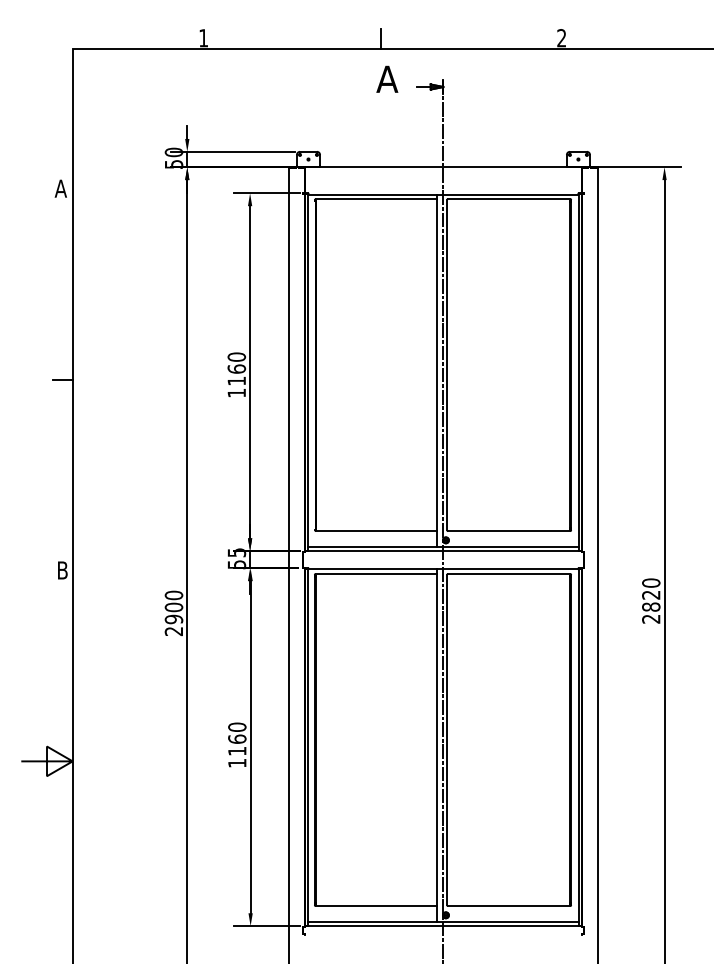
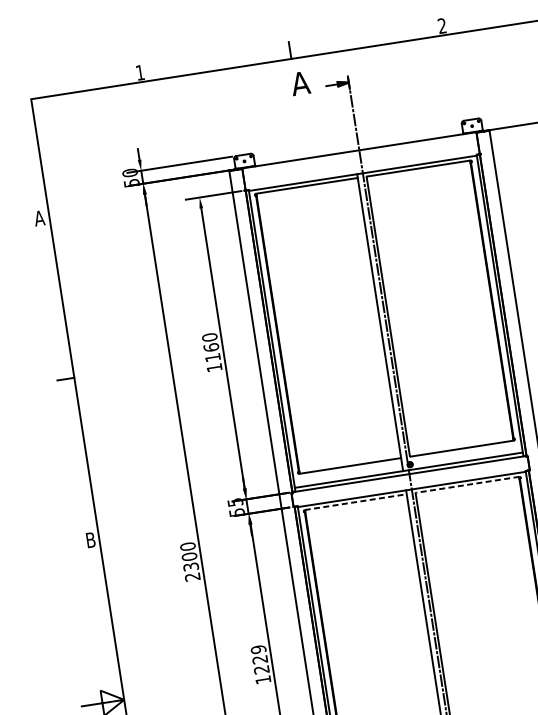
line: (376, 573) -> (355, 501), solid -> dashed
line: (508, 573) -> (467, 484), solid -> dashed
text: (173, 619) -> (190, 567), 2900 -> 2300
text: (237, 738) -> (260, 659), 1160 -> 1229

